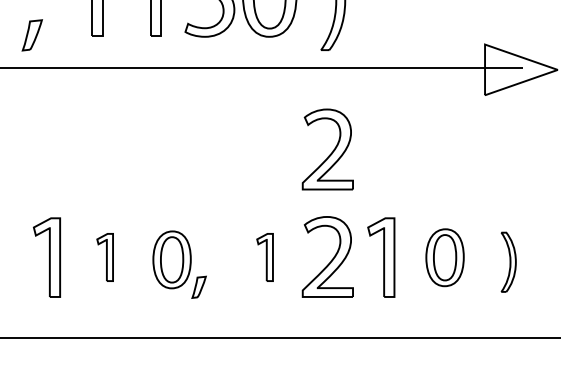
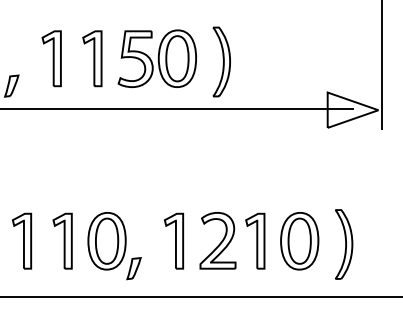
part: (327, 149) -> (217, 165), removed
part: (105, 256) -> (62, 240), size x1.67
part: (265, 256) -> (174, 240), size x1.67
part: (444, 258) -> (299, 241), size x1.43
part: (509, 262) -> (344, 244), size x1.67
part: (179, 265) -> (114, 246), size x1.43

